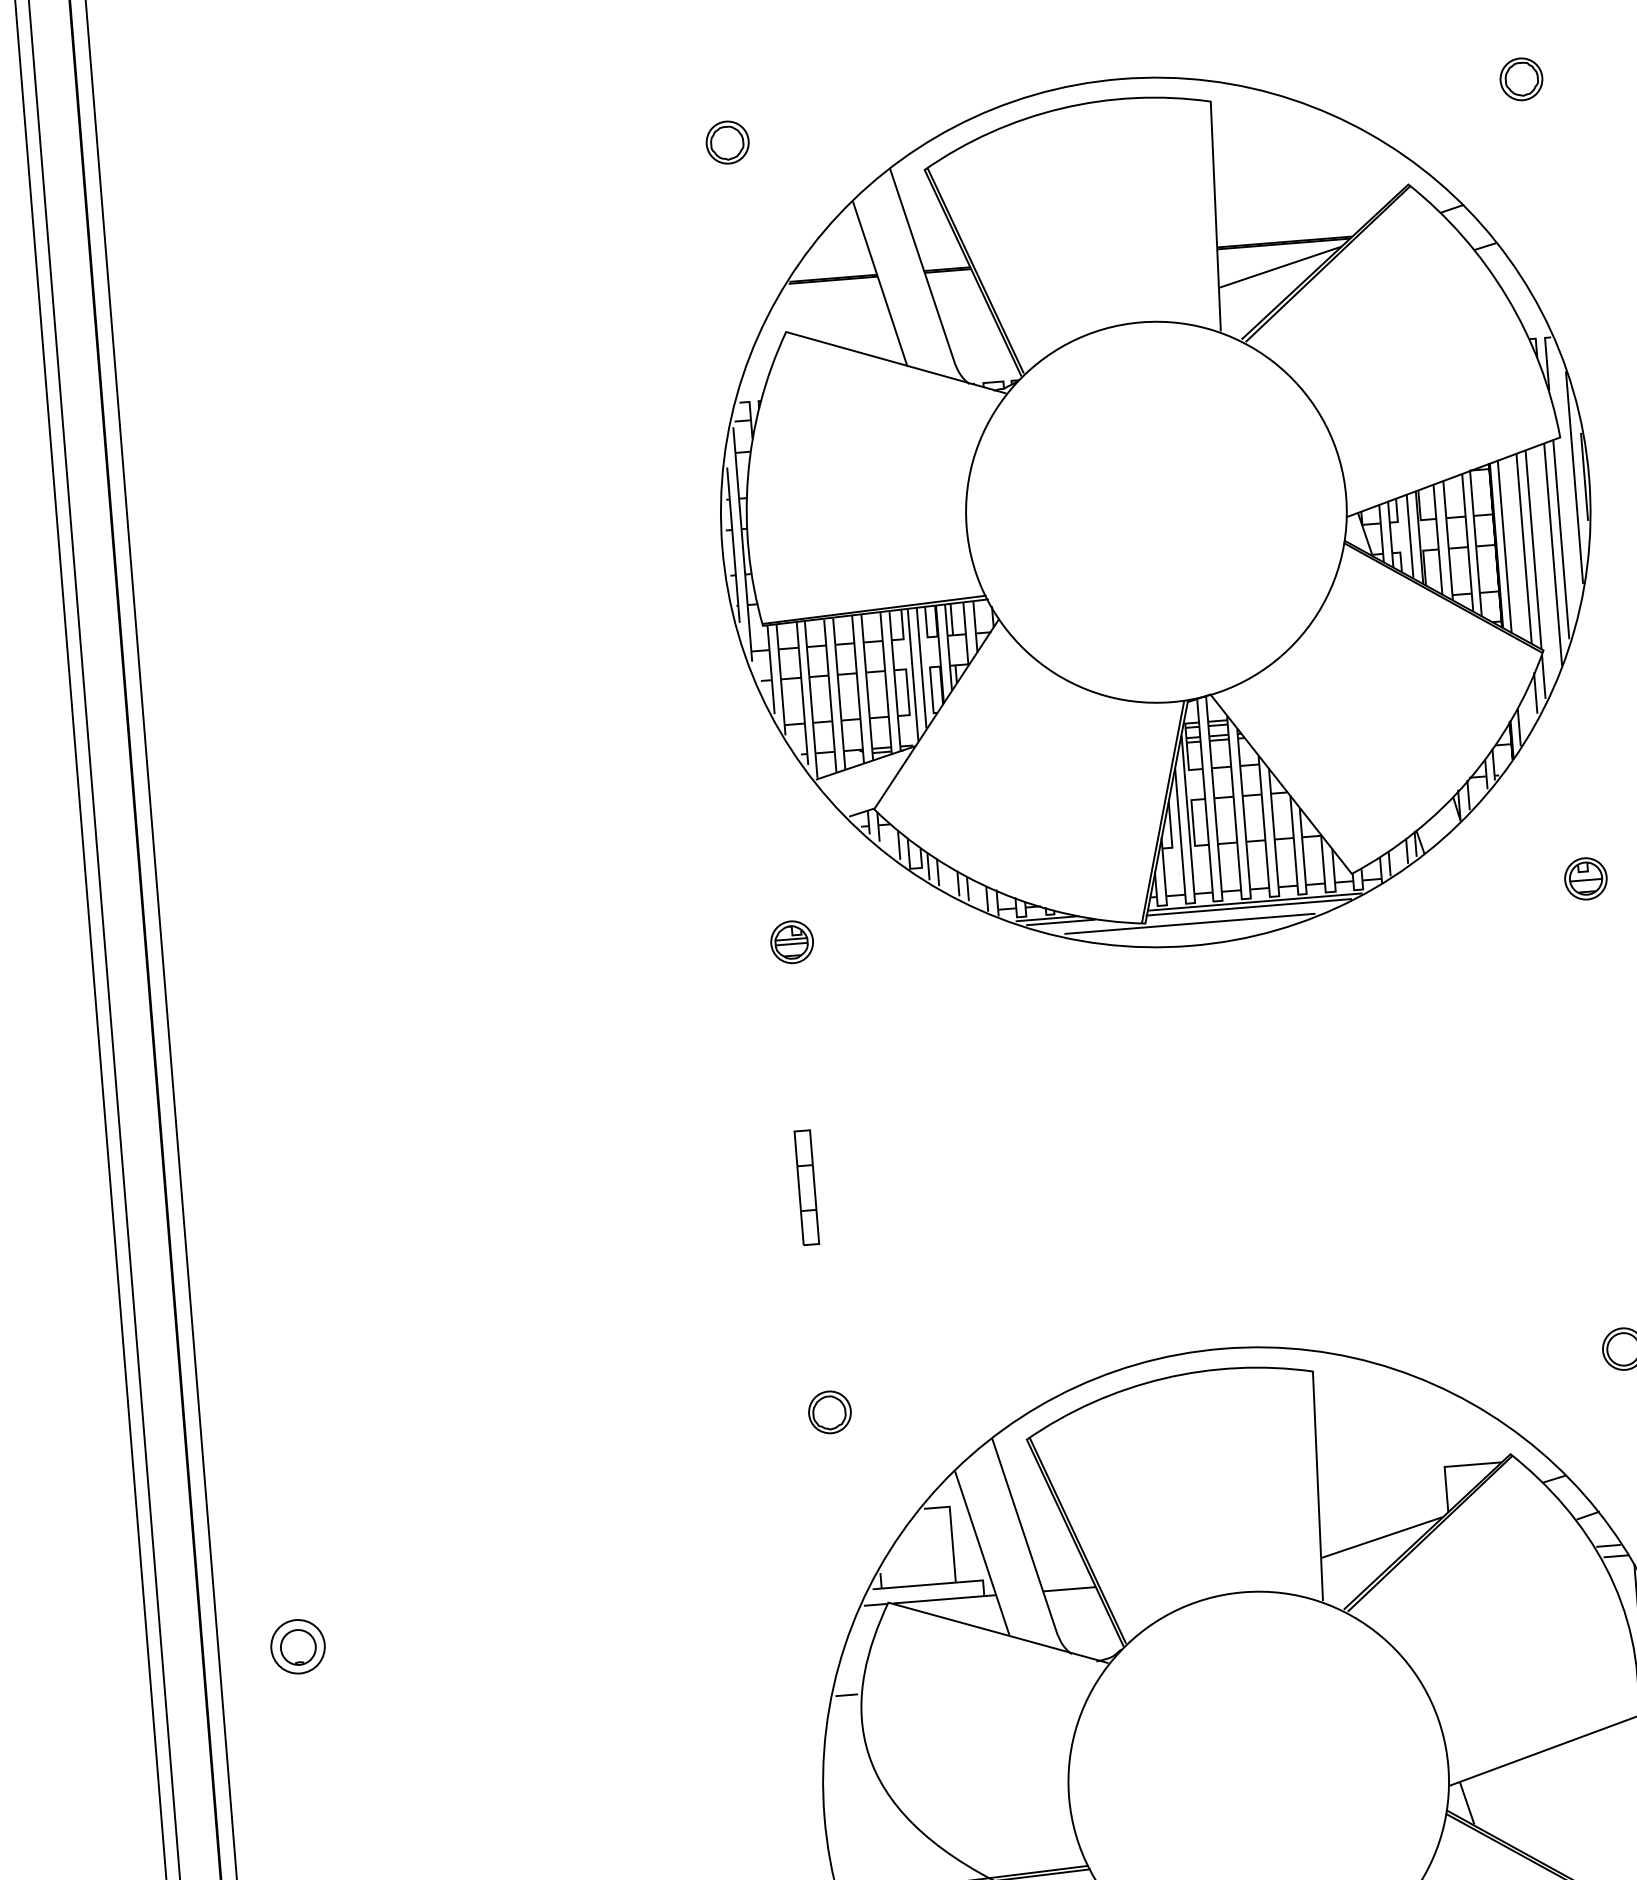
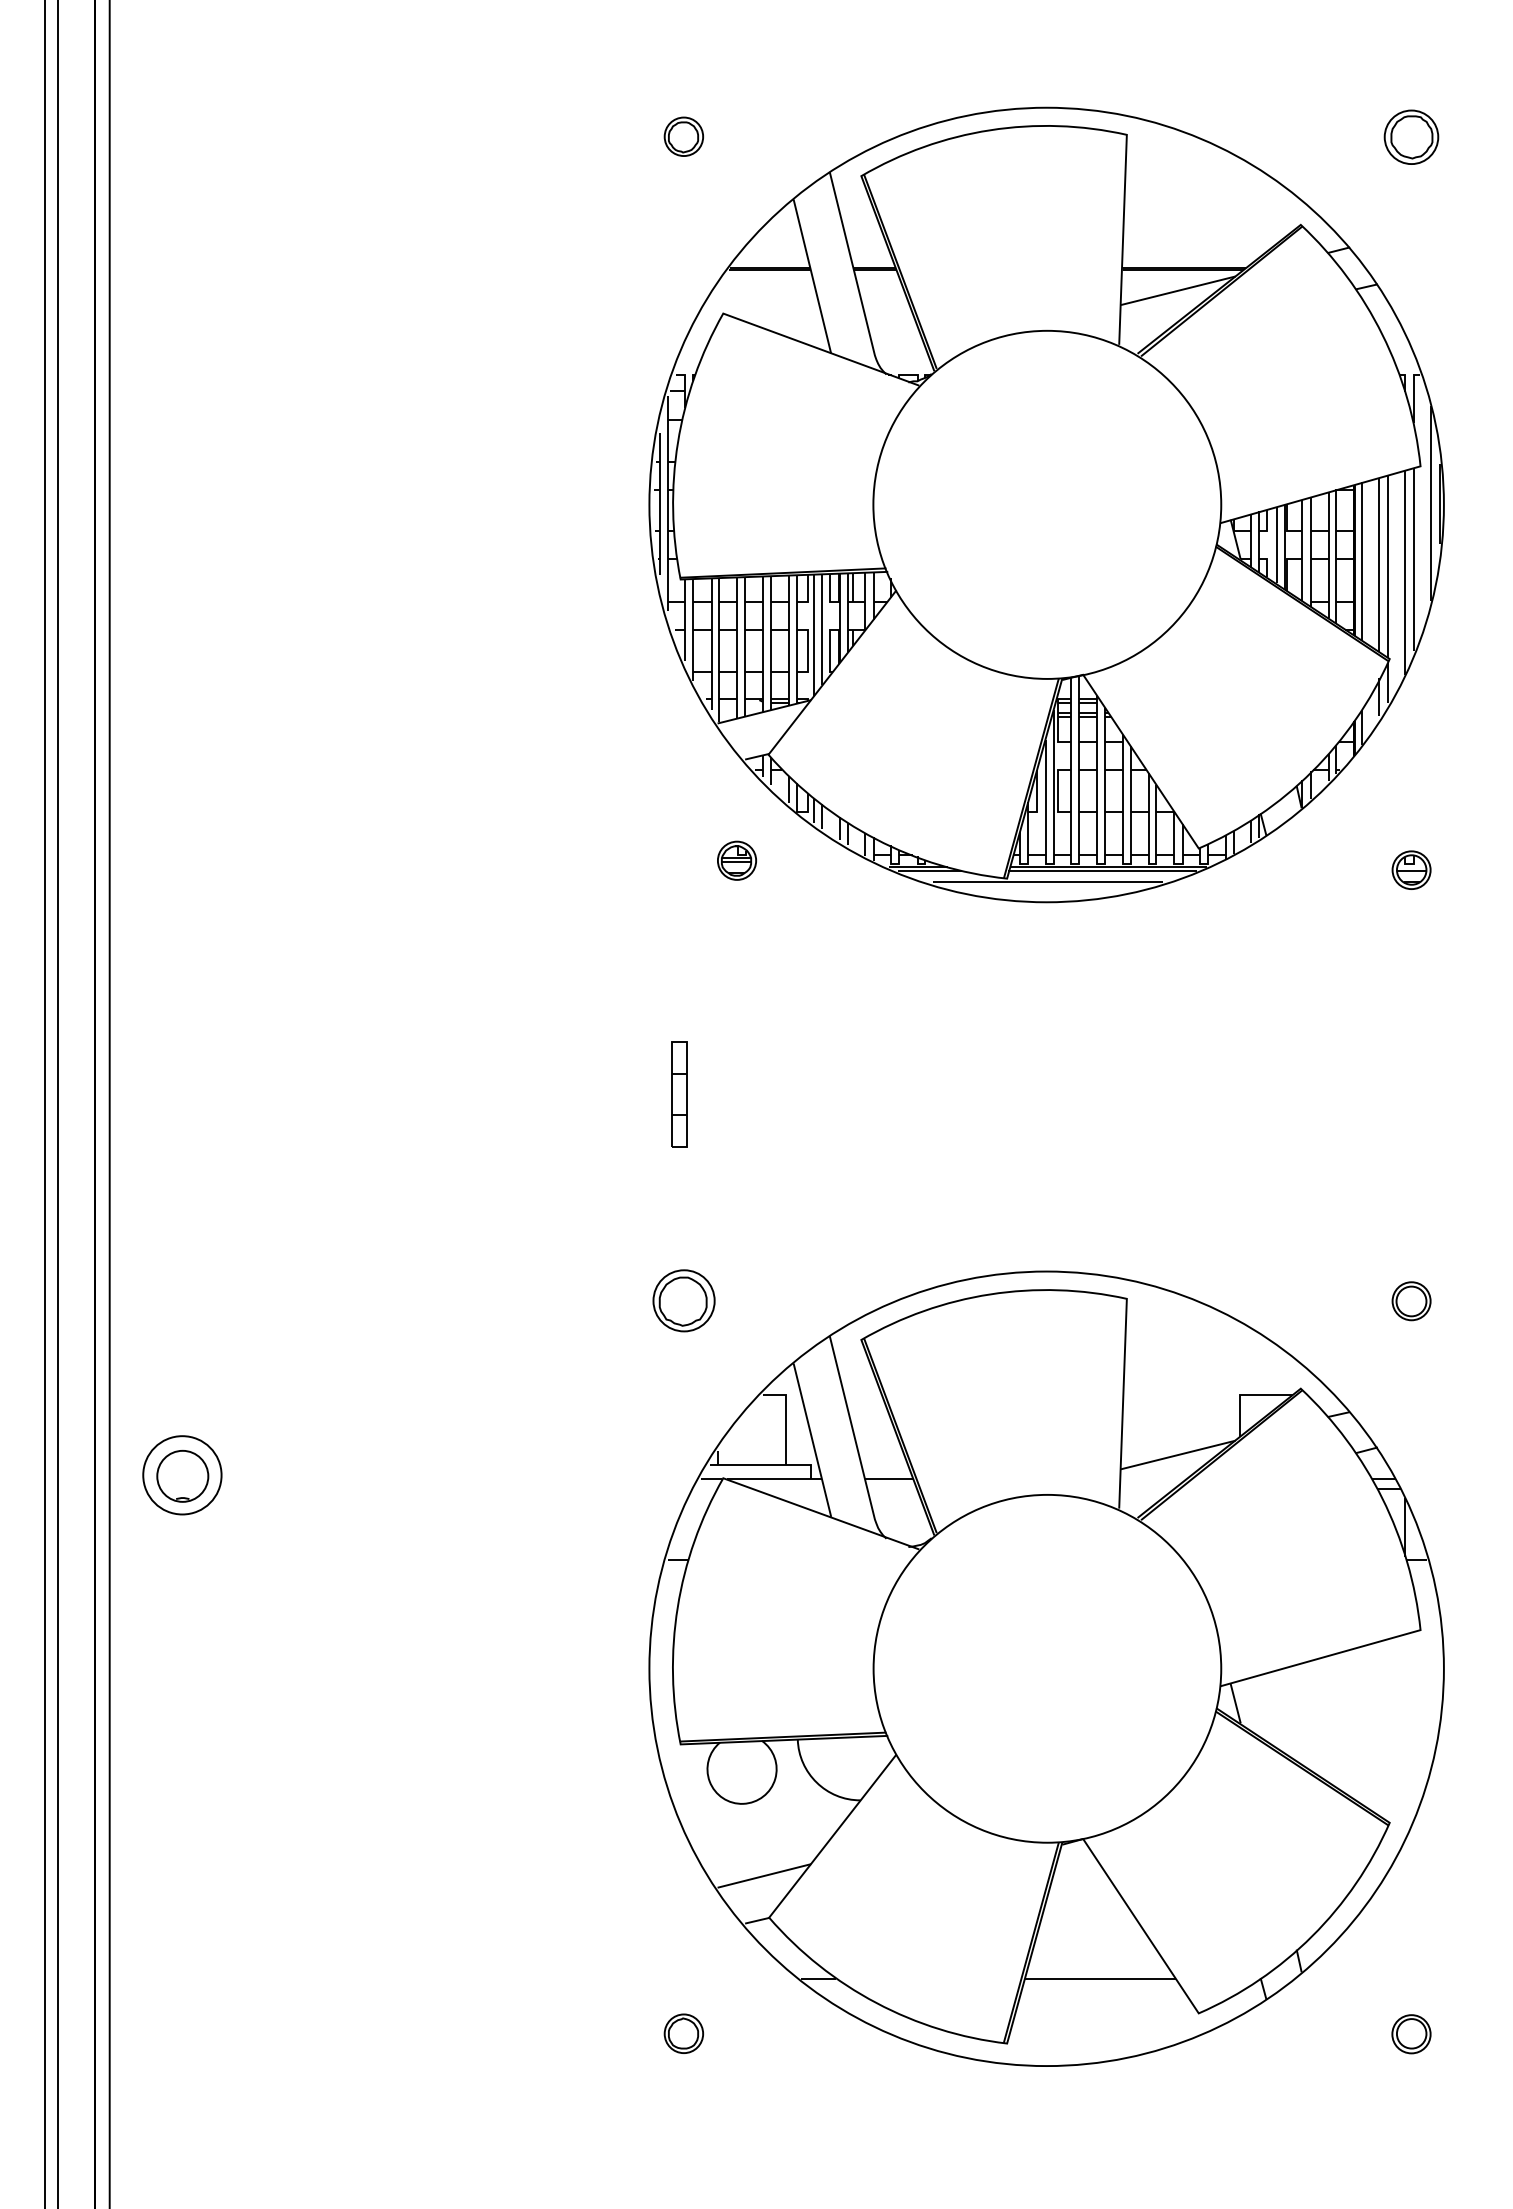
part: (1521, 79) -> (1411, 137), size x1.4
part: (791, 942) -> (736, 860), moved
part: (829, 1412) -> (683, 1300), size x1.6
part: (298, 1646) -> (182, 1474), size x1.6

